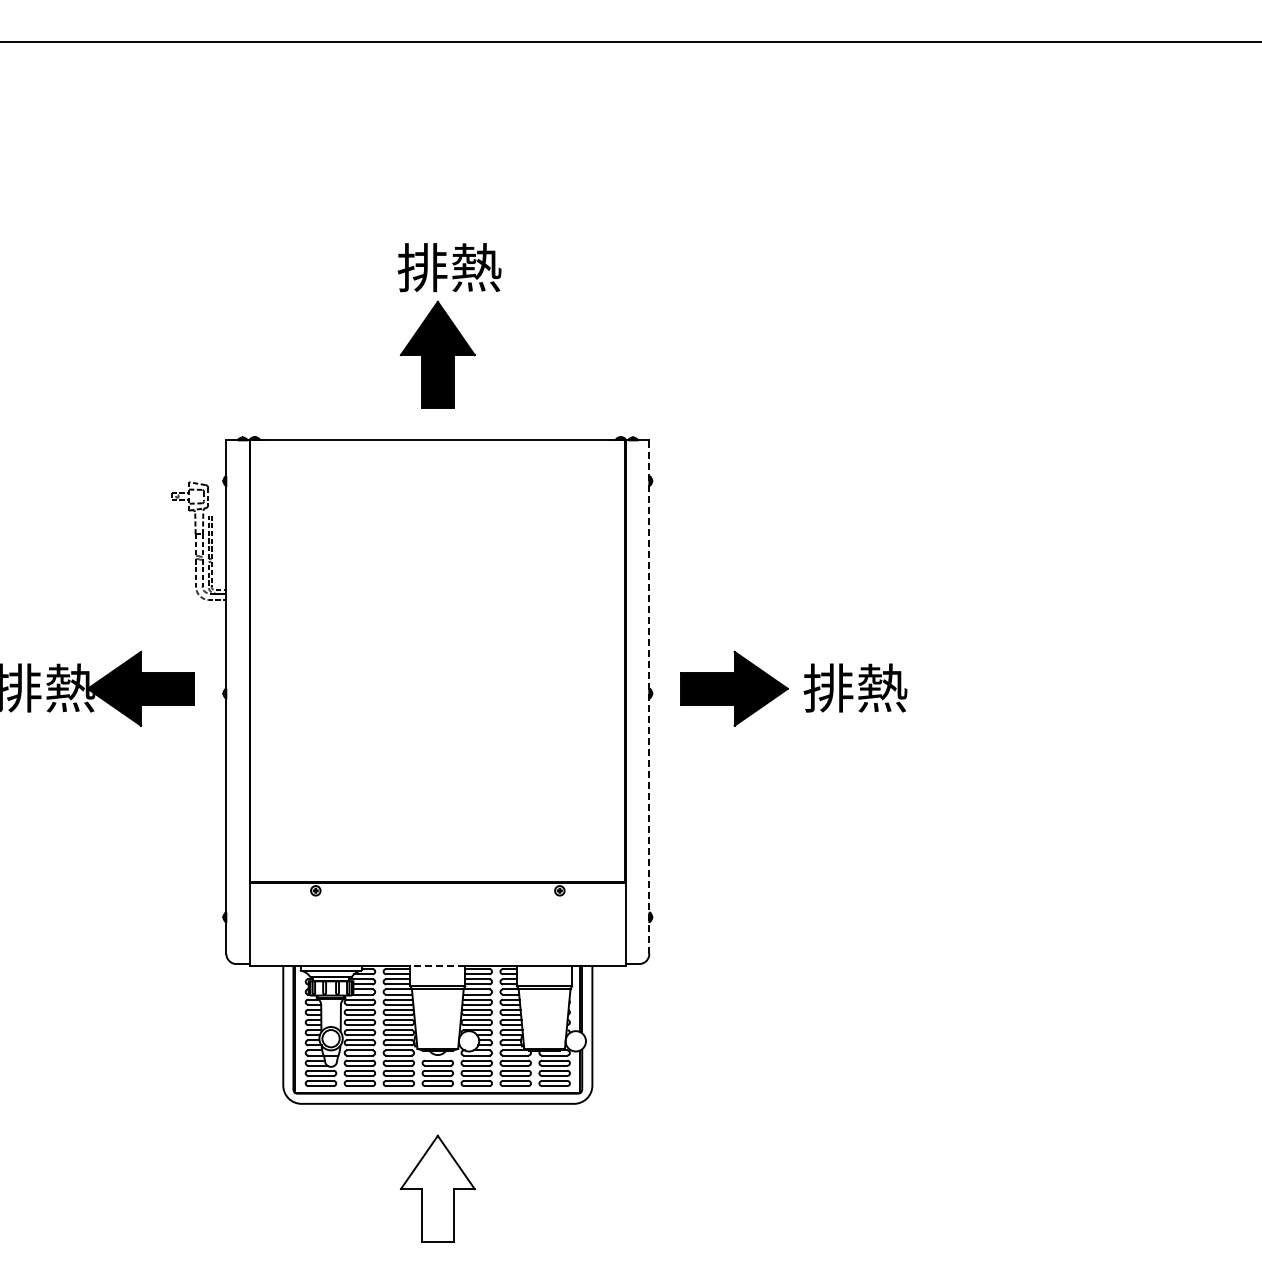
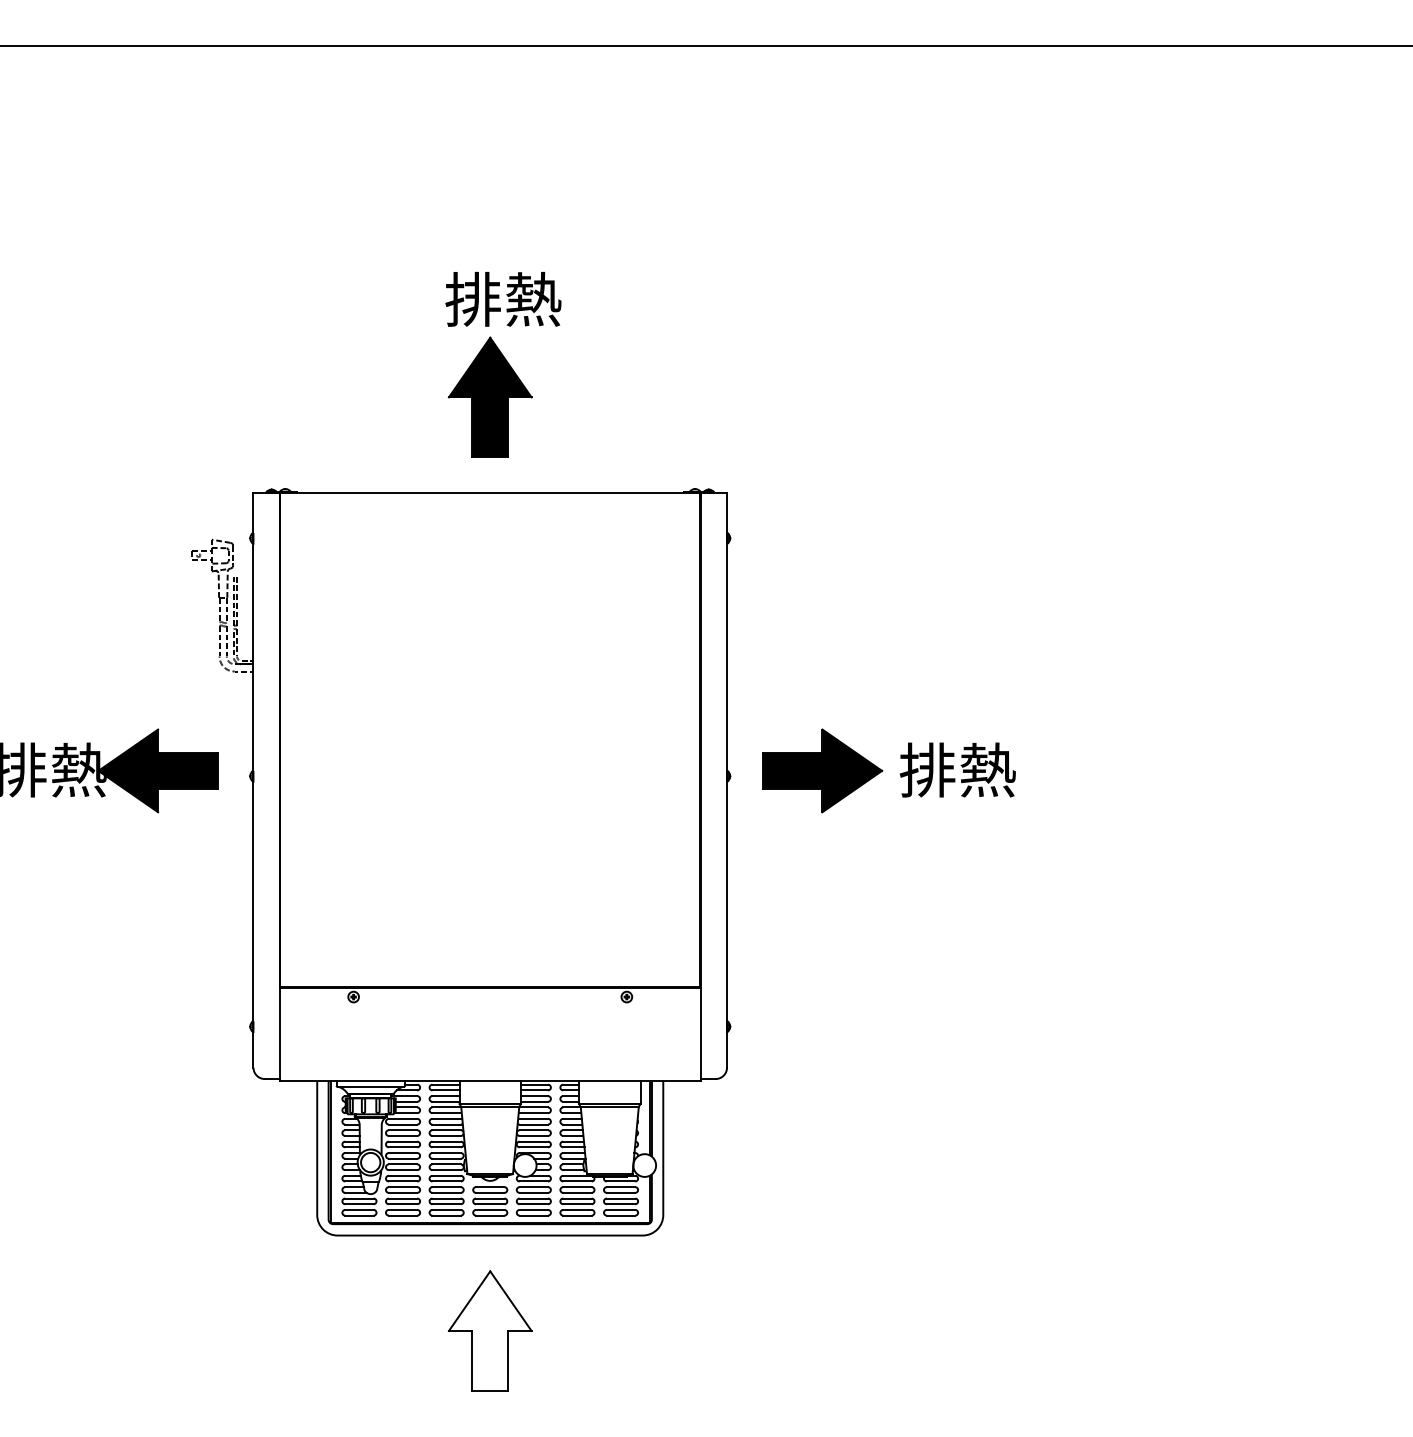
line: (649, 697) -> (727, 780), dashed -> solid
line: (437, 966) -> (489, 1081), dashed -> solid

